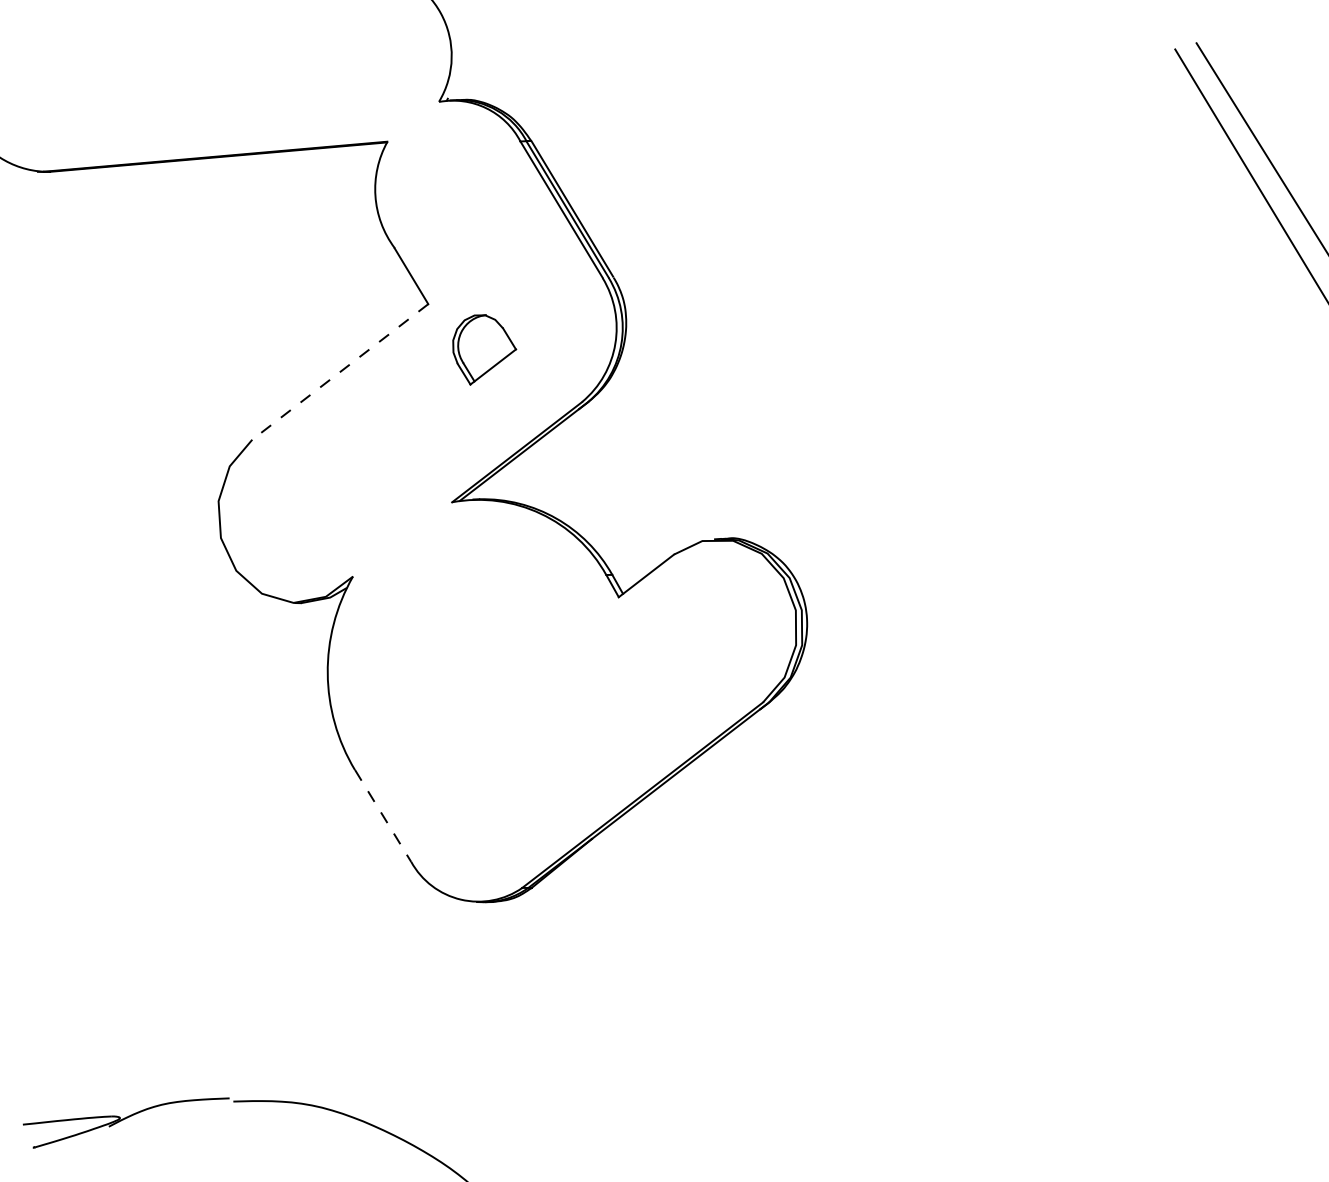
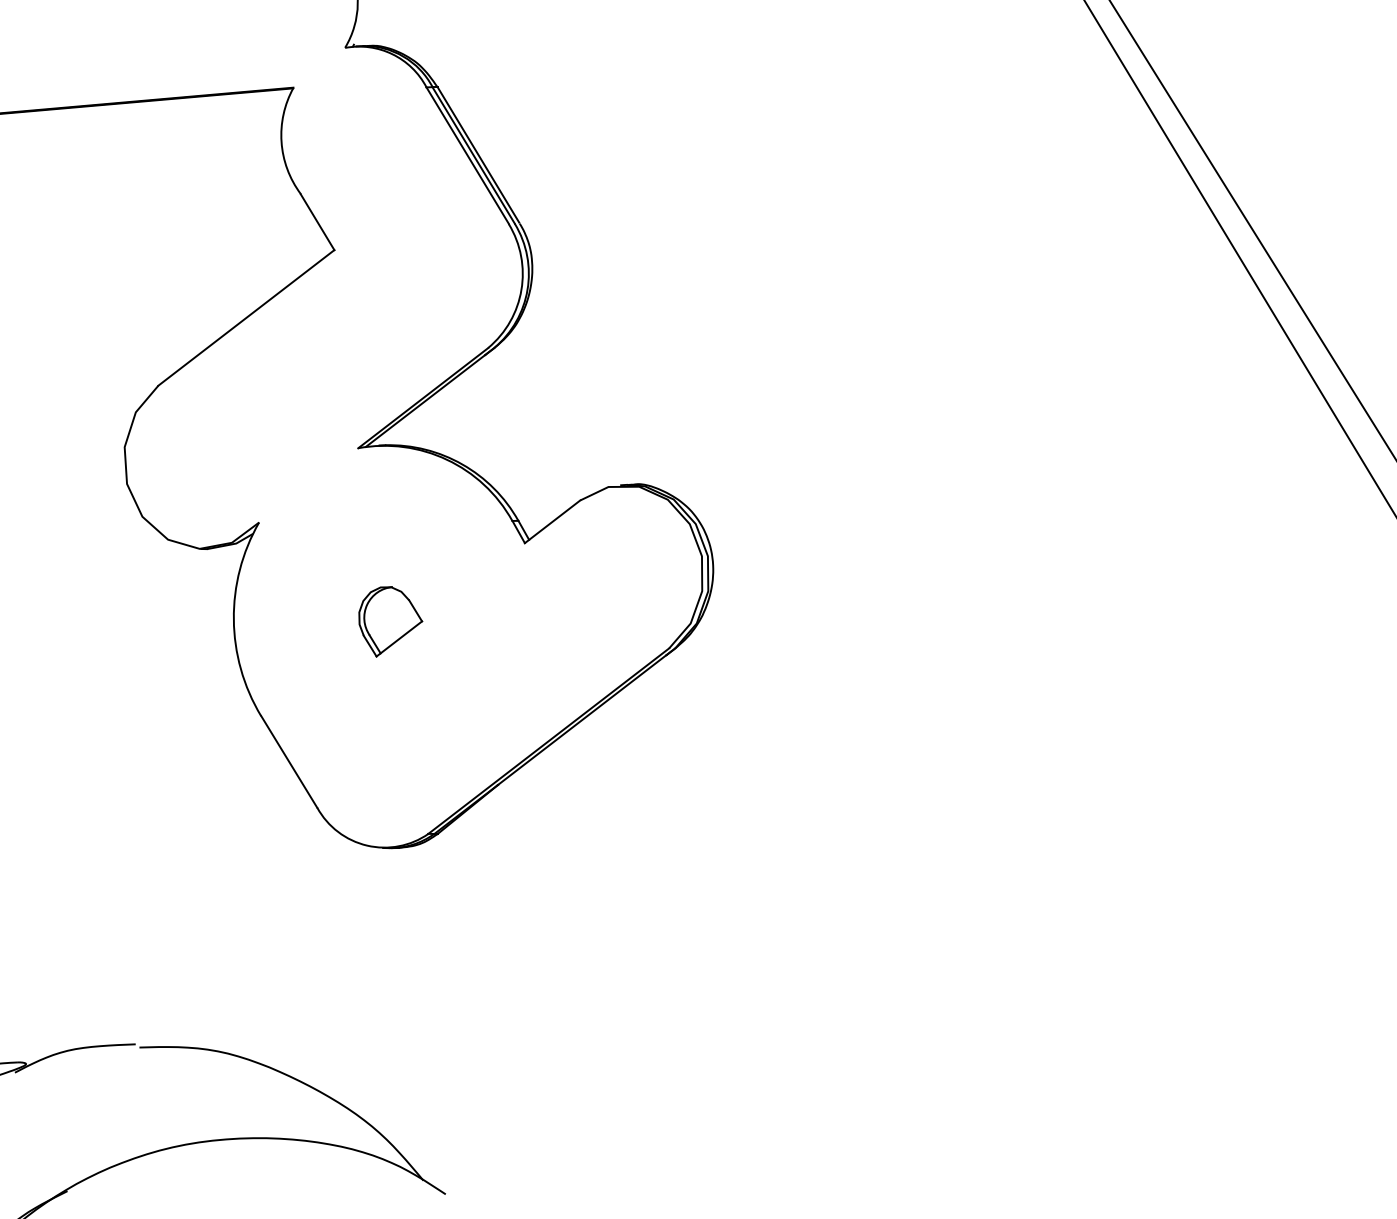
part: (484, 349) -> (390, 621), moved
line: (340, 372) -> (246, 318), dashed -> solid
line: (383, 815) -> (289, 761), dashed -> solid

